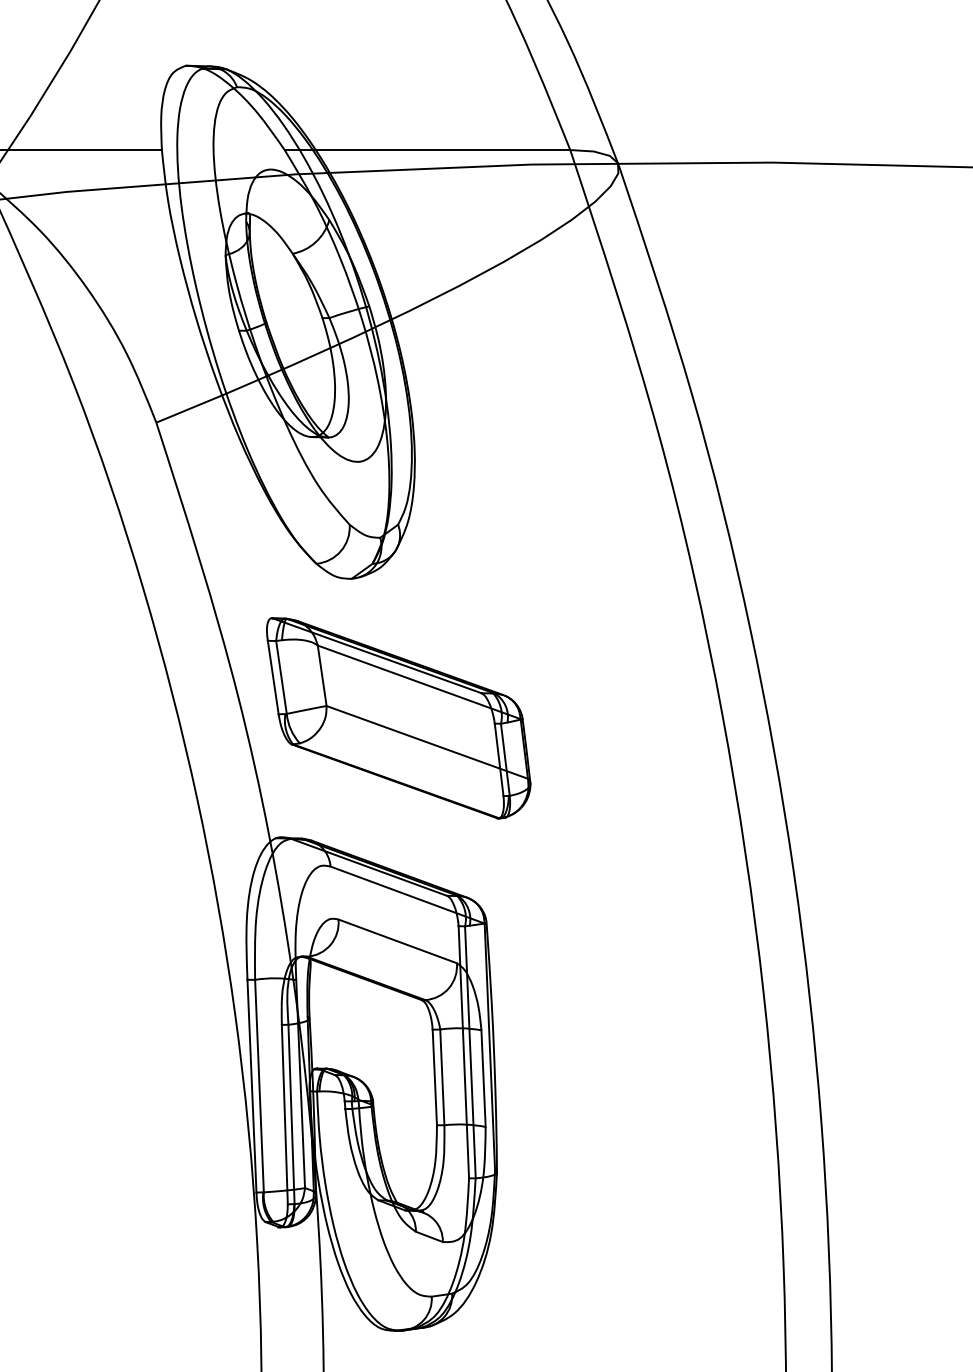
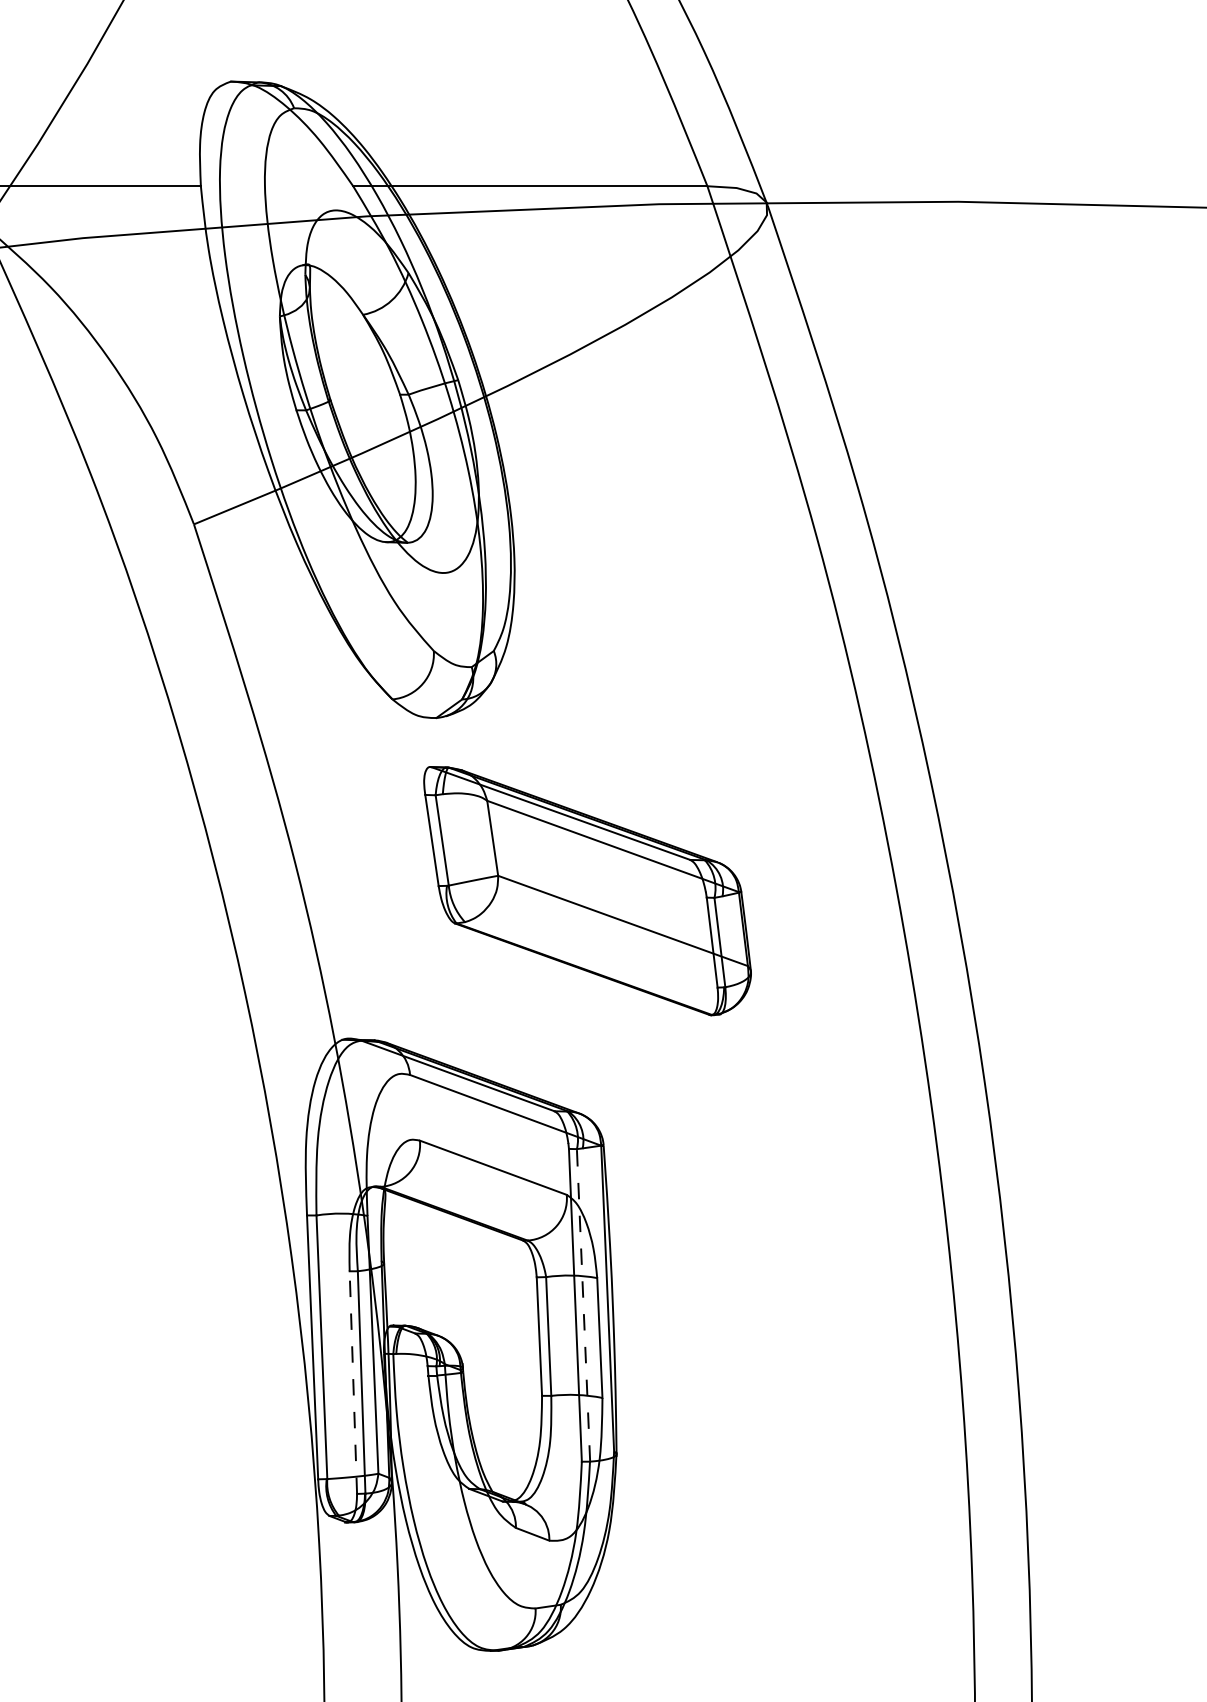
part: (398, 718) -> (587, 891), moved
line: (470, 1051) -> (583, 1304), solid -> dashed
line: (284, 1114) -> (353, 1382), solid -> dashed

